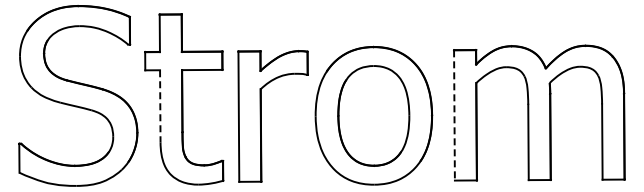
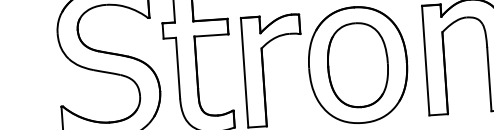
line: (160, 106) -> (178, 68), dashed -> solid
line: (454, 115) -> (425, 60), dashed -> solid

